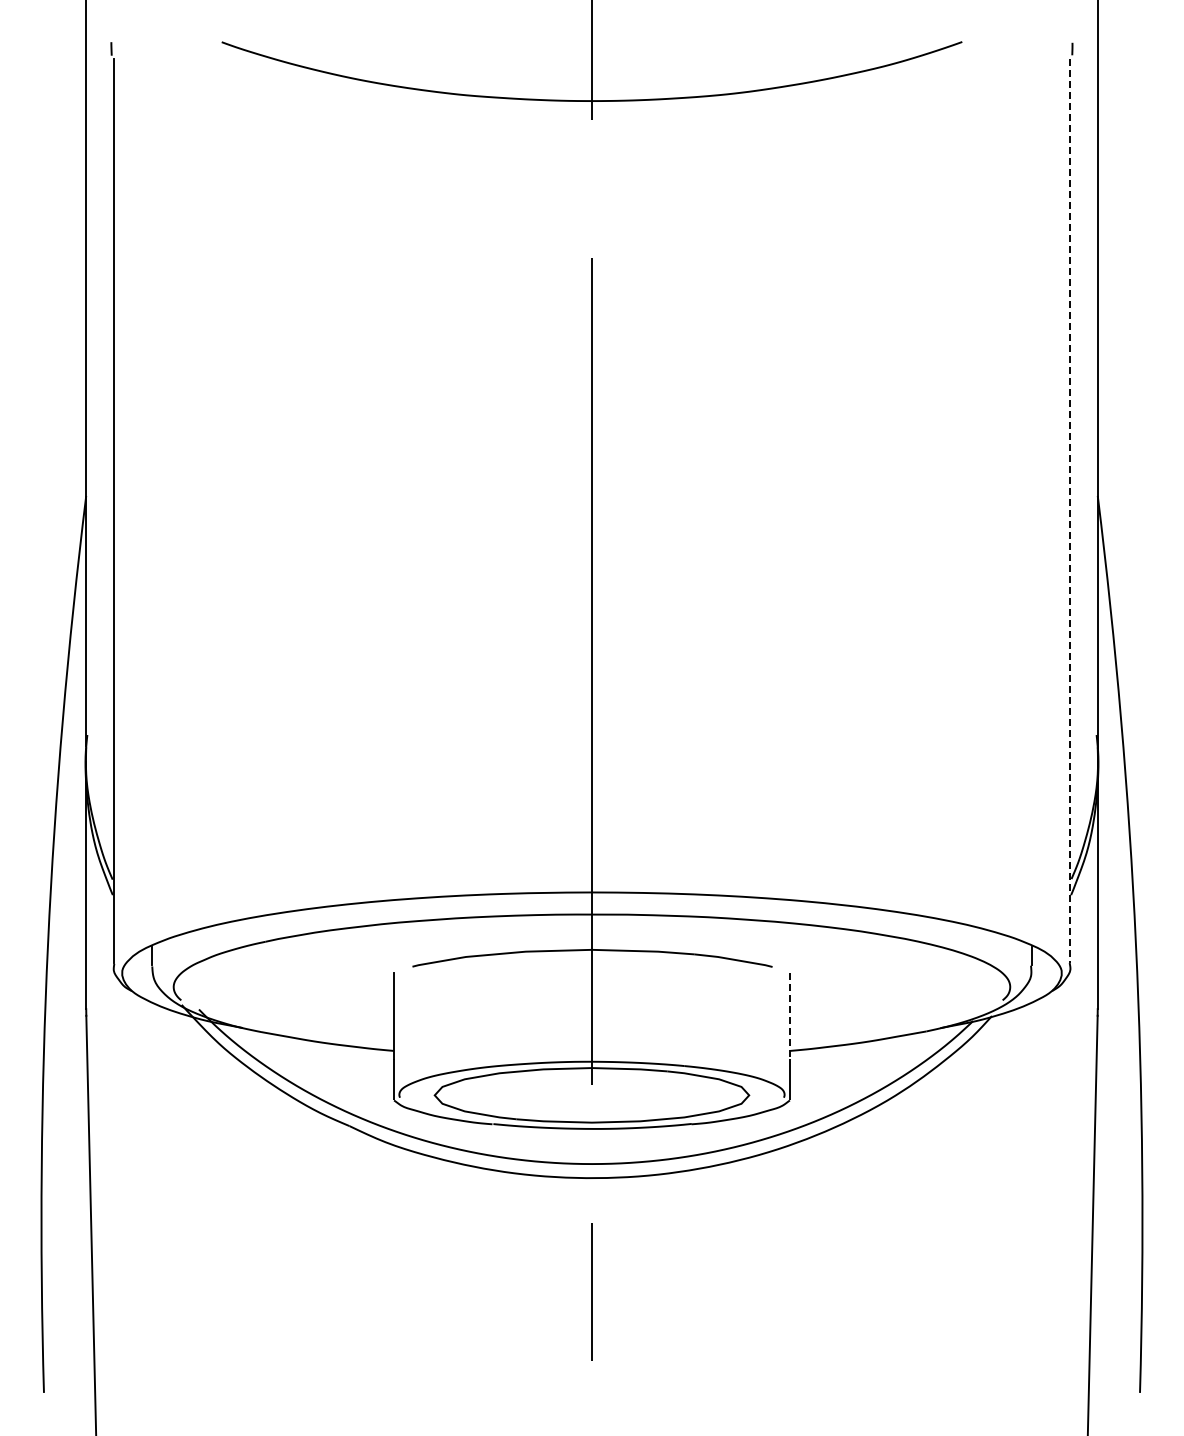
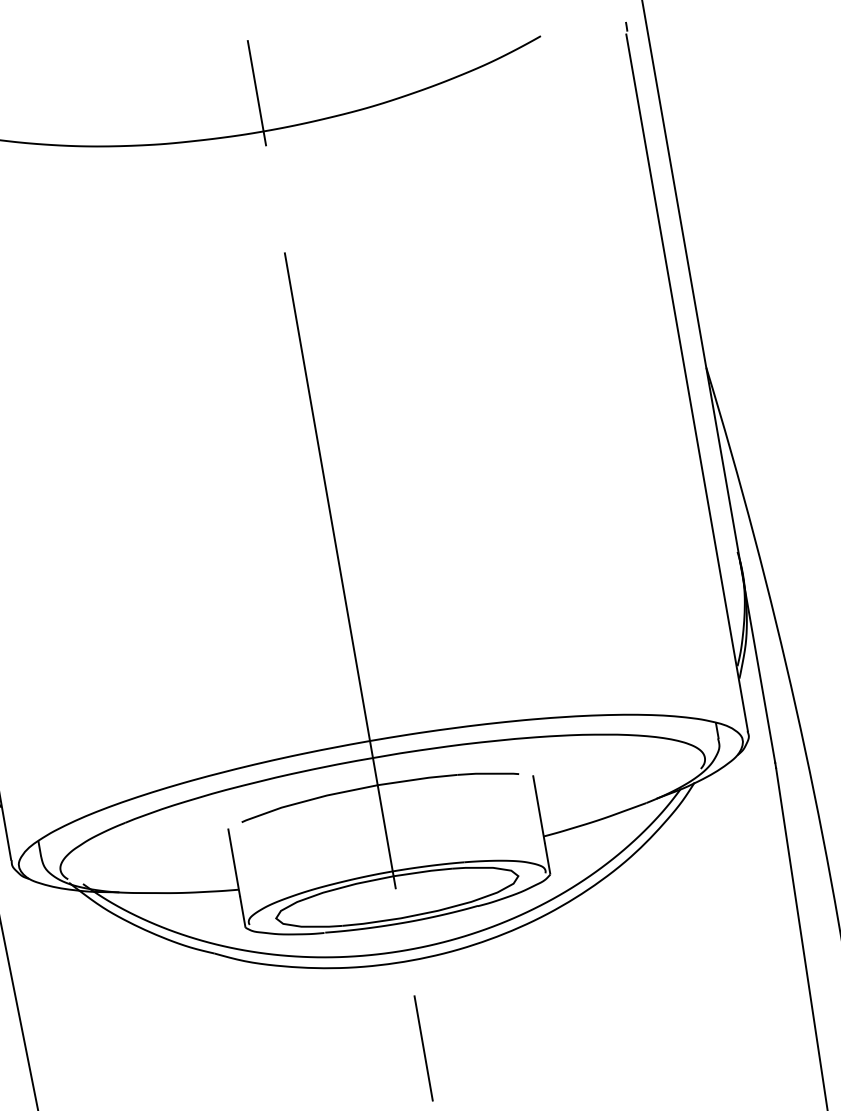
line: (1070, 511) -> (687, 383), dashed -> solid
line: (789, 1016) -> (538, 809), dashed -> solid

